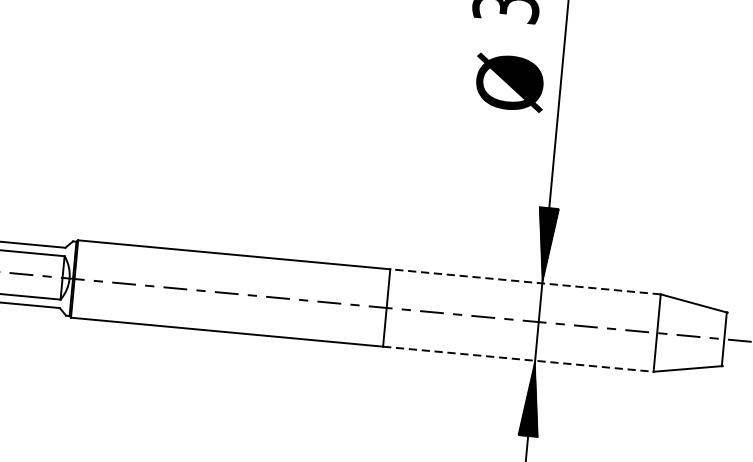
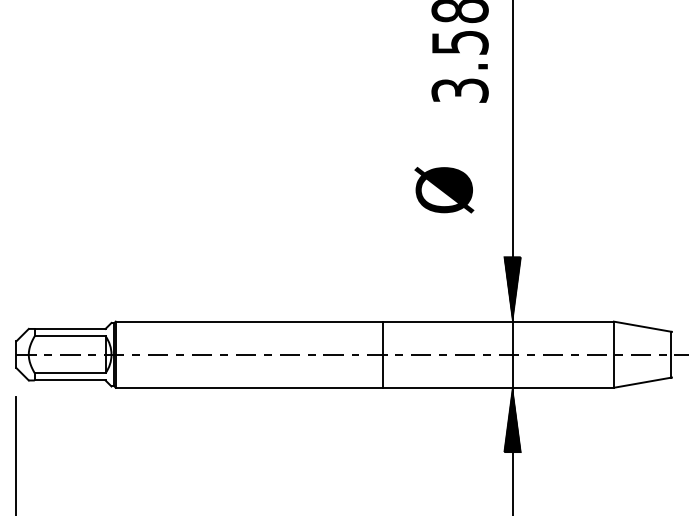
text: (510, 83) -> (444, 190), moved
line: (525, 281) -> (498, 321), dashed -> solid
line: (518, 358) -> (498, 387), dashed -> solid

